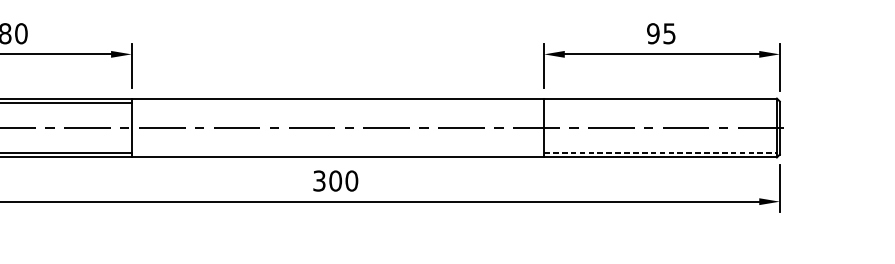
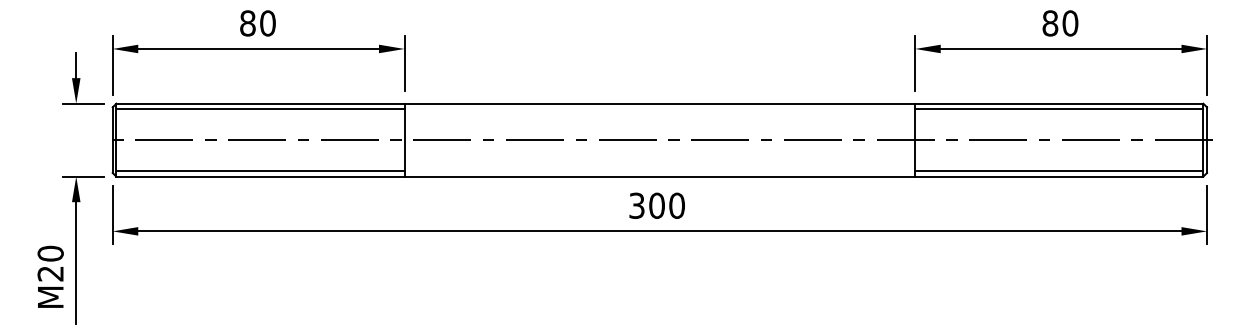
text: (661, 33) -> (1060, 23), 95 -> 80
line: (660, 103) -> (1059, 109), added
line: (660, 153) -> (1059, 171), dashed -> solid

